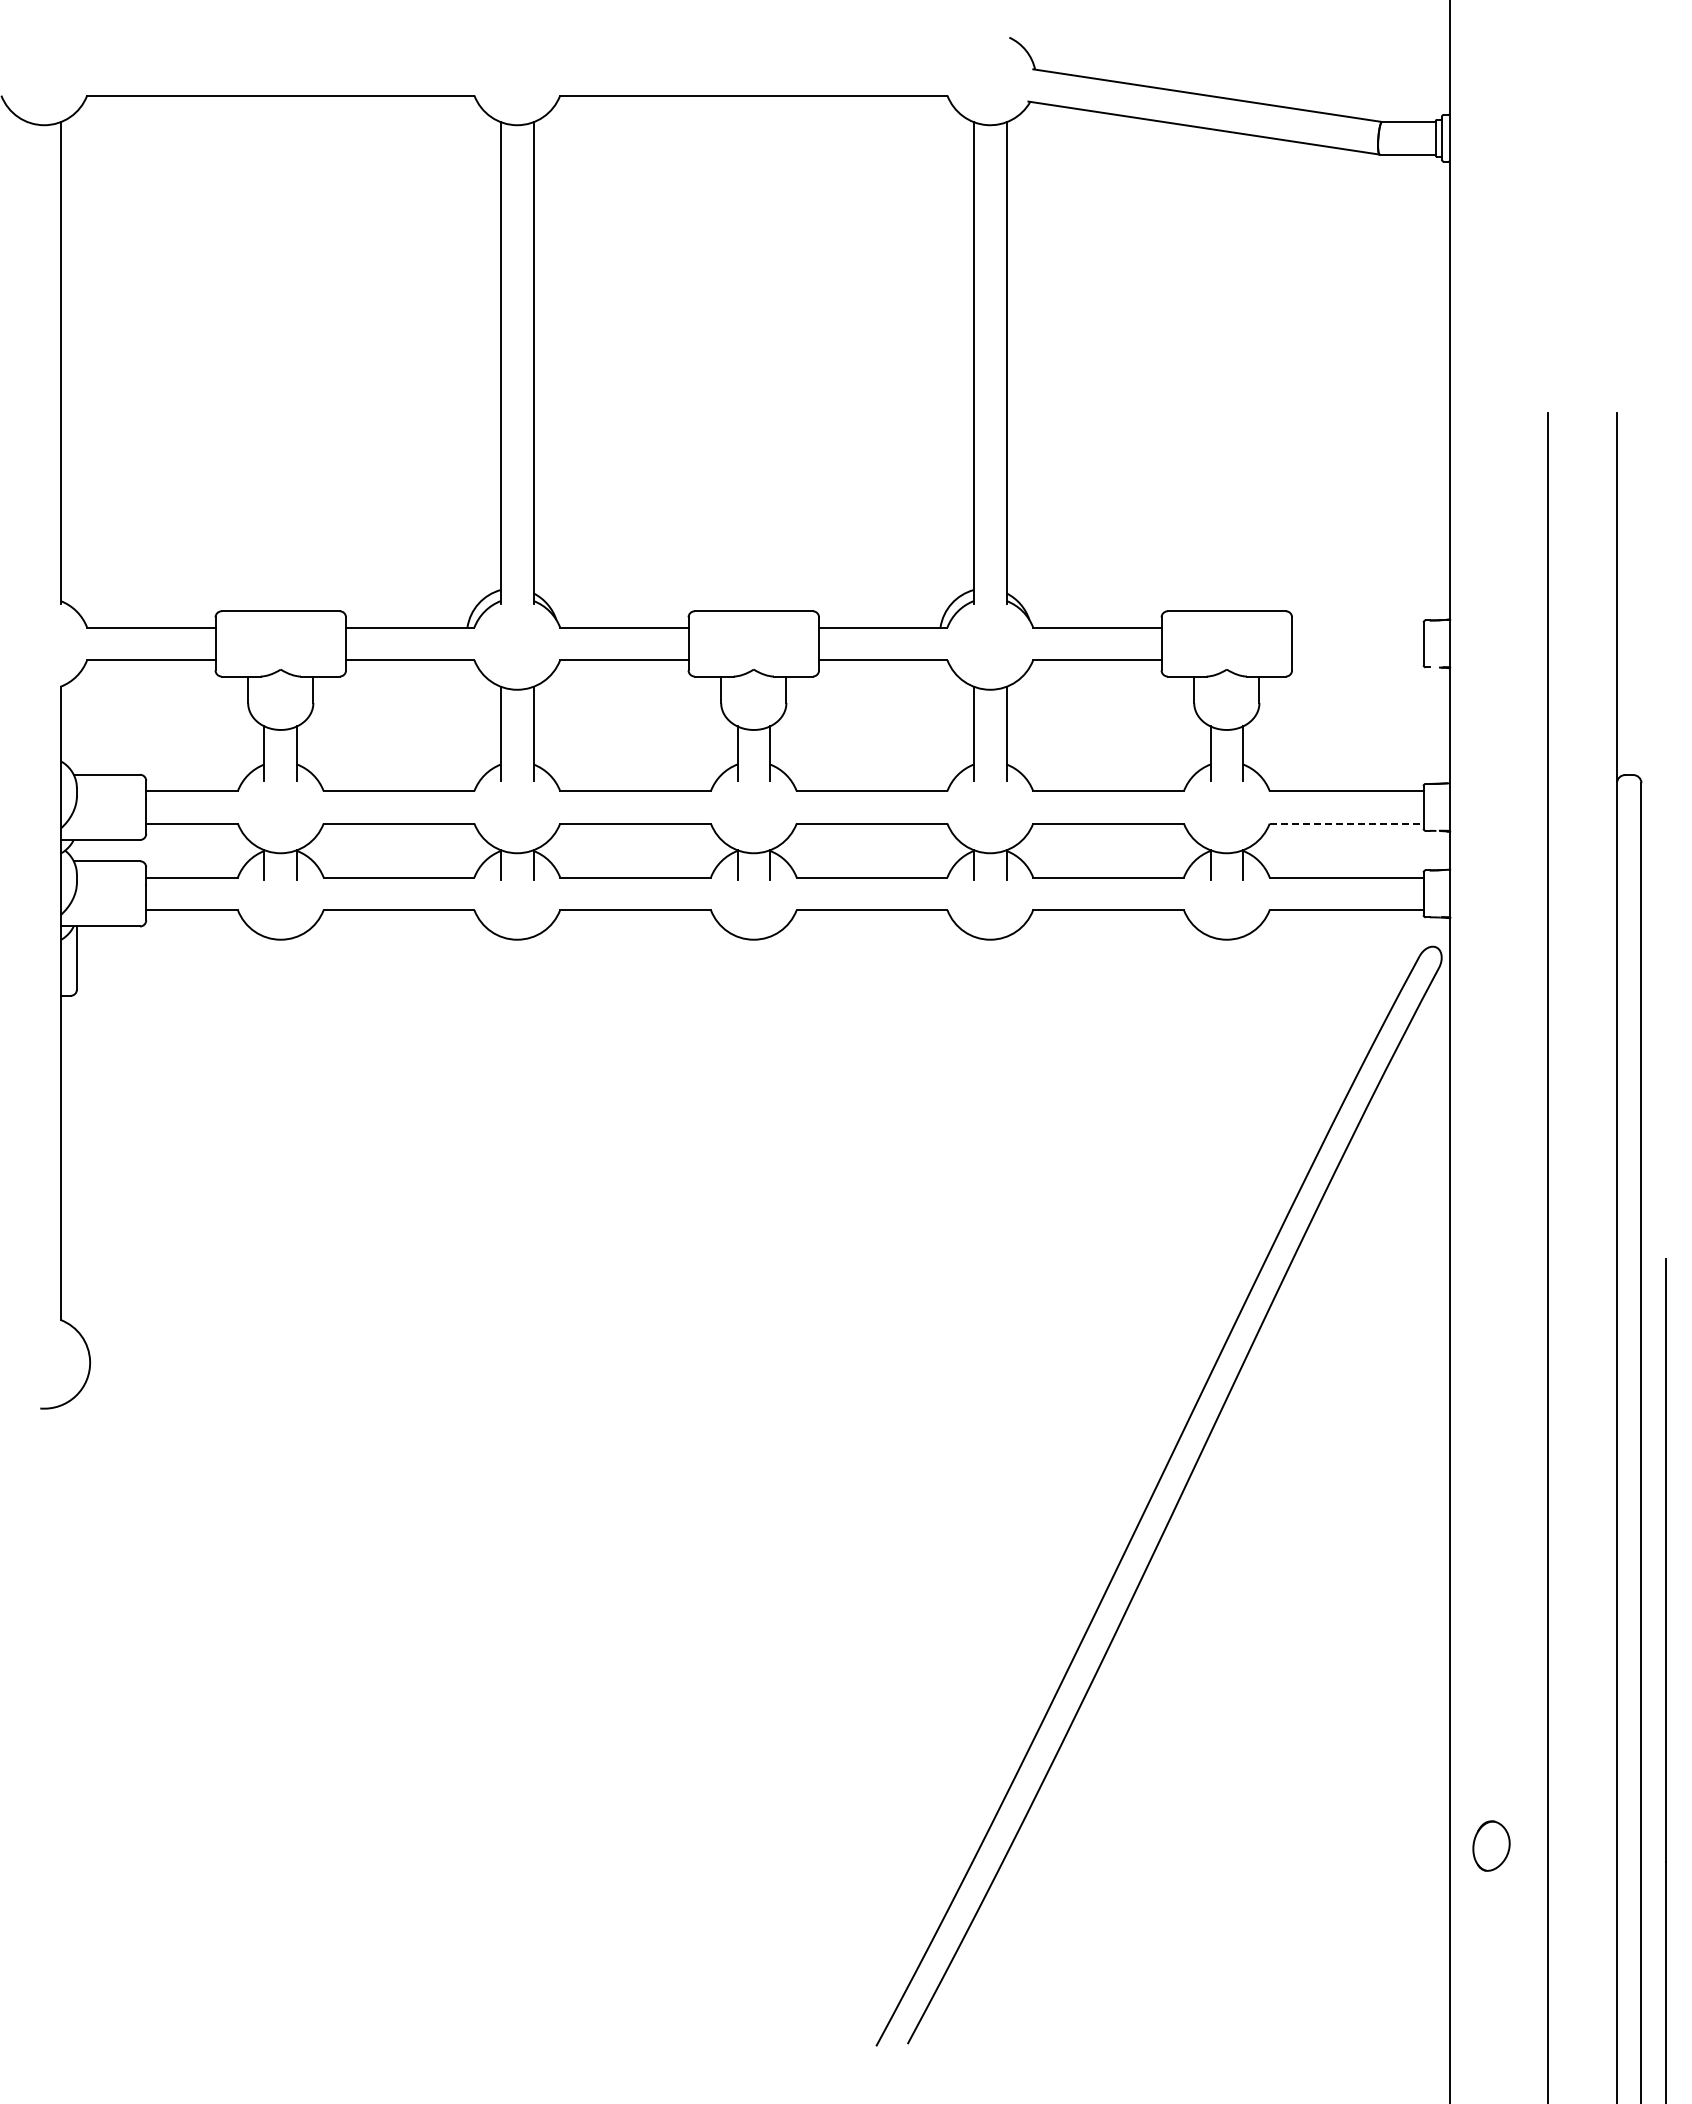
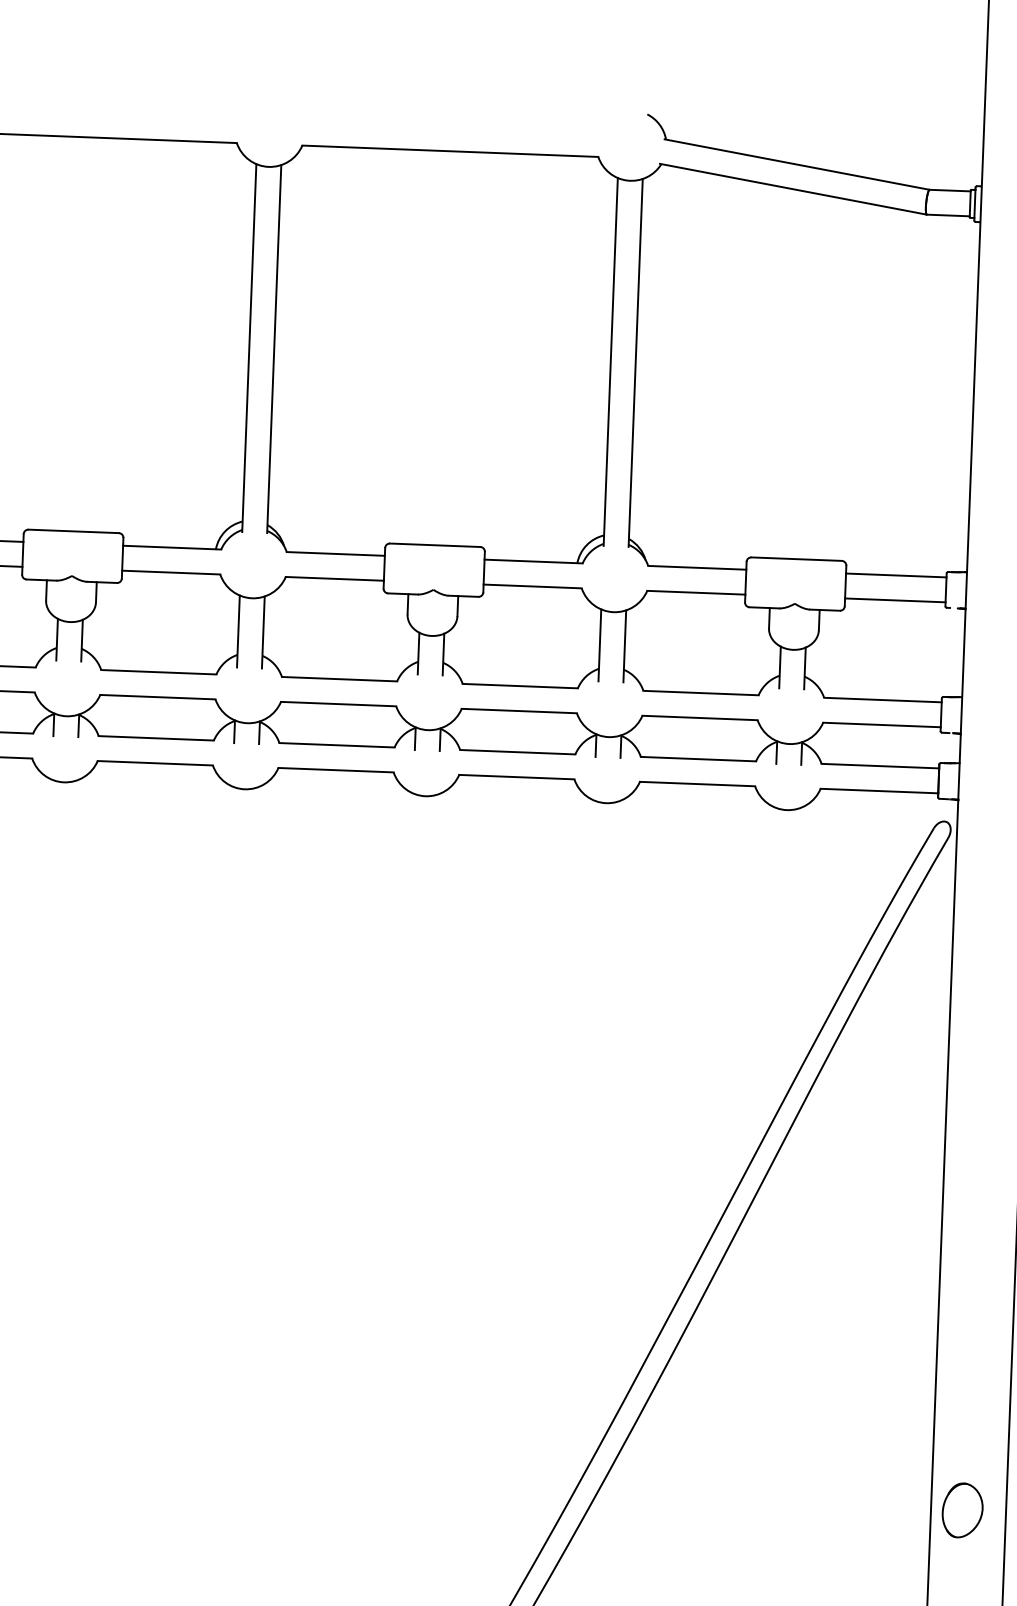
line: (1357, 627) -> (896, 575), added
line: (1357, 660) -> (895, 600), added
line: (1346, 823) -> (881, 724), dashed -> solid
part: (1491, 1845) -> (962, 1510), size x1.43

